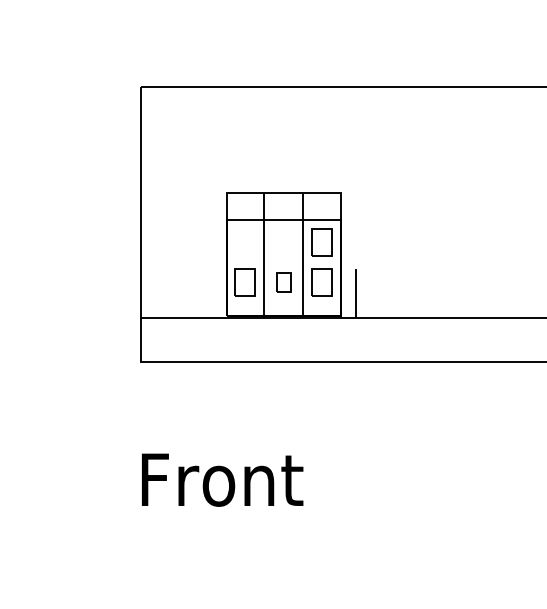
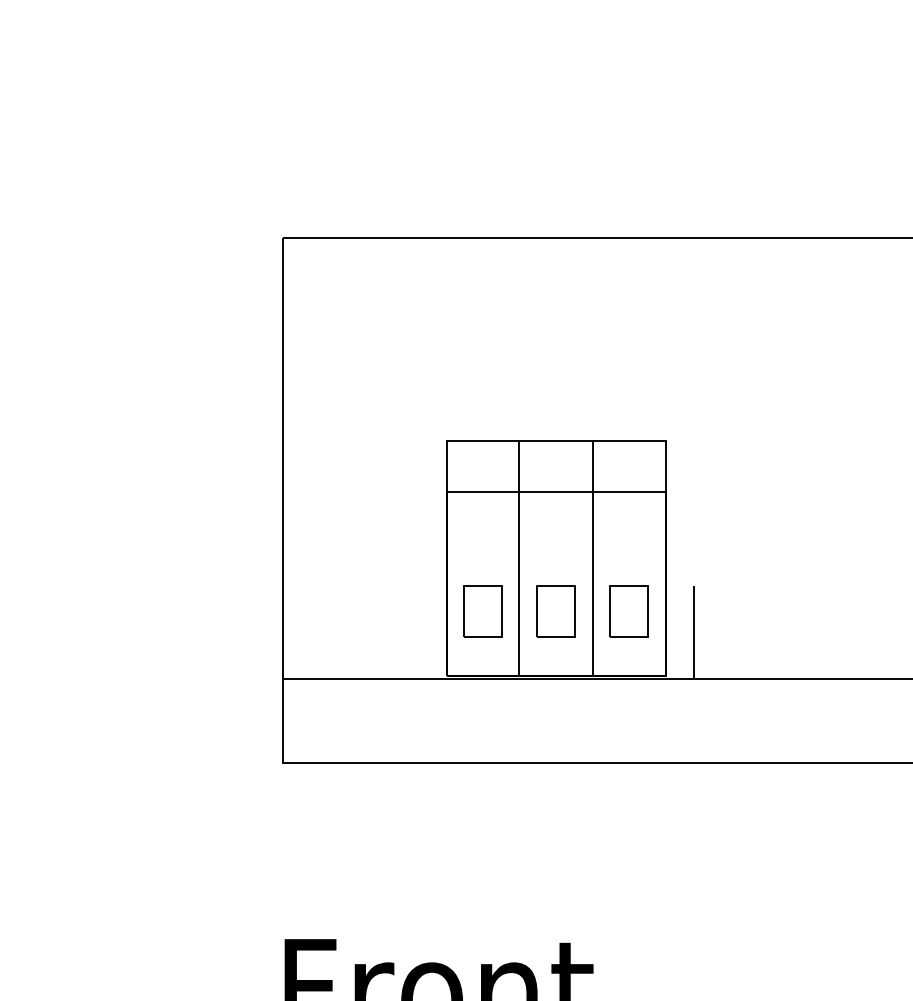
part: (321, 242) -> (628, 535), removed
part: (283, 282) -> (555, 611), size x1.43

